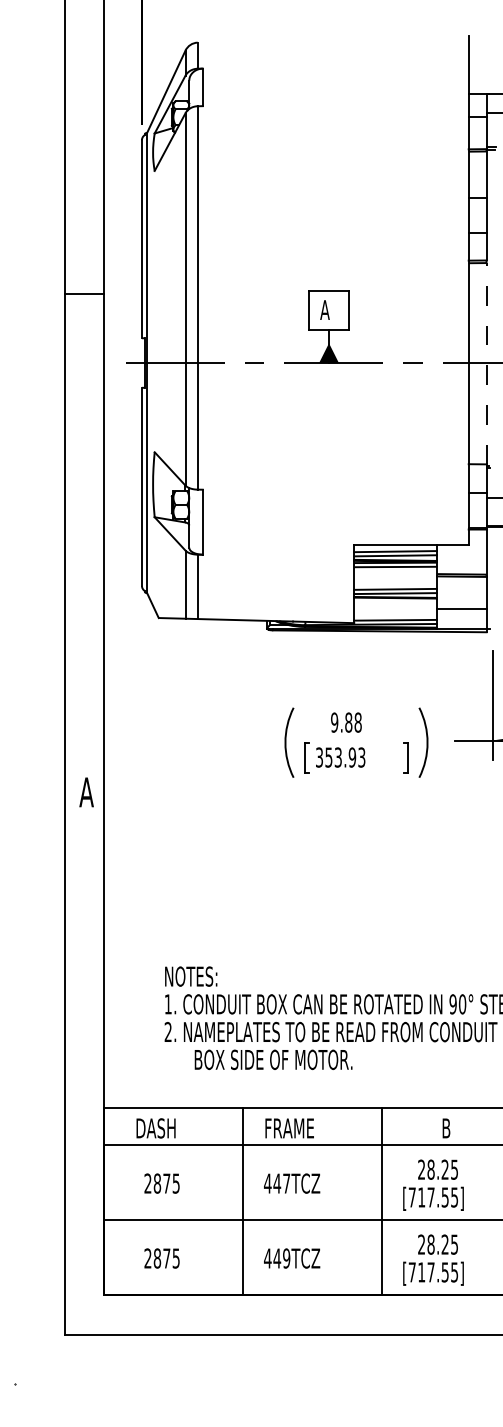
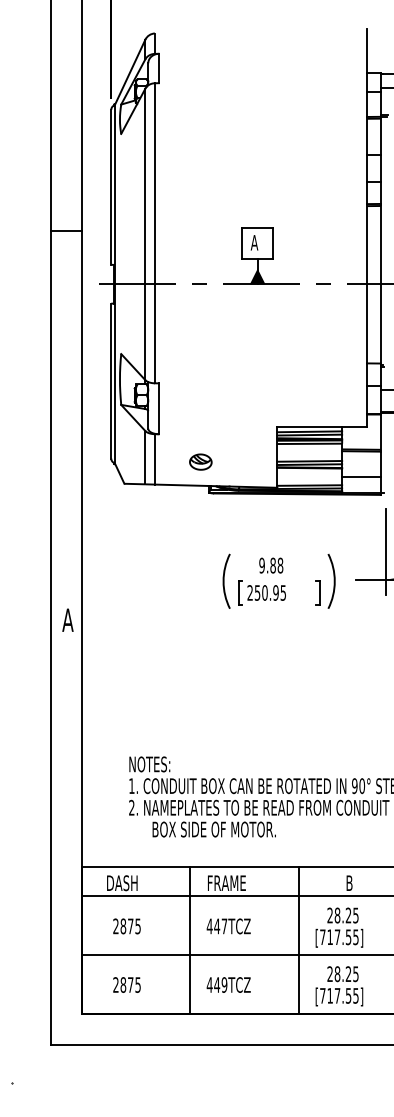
line: (485, 363) -> (380, 284), dashed -> solid
part: (255, 589) -> (200, 461), added
text: (340, 756) -> (266, 592), 353.93 -> 250.95

